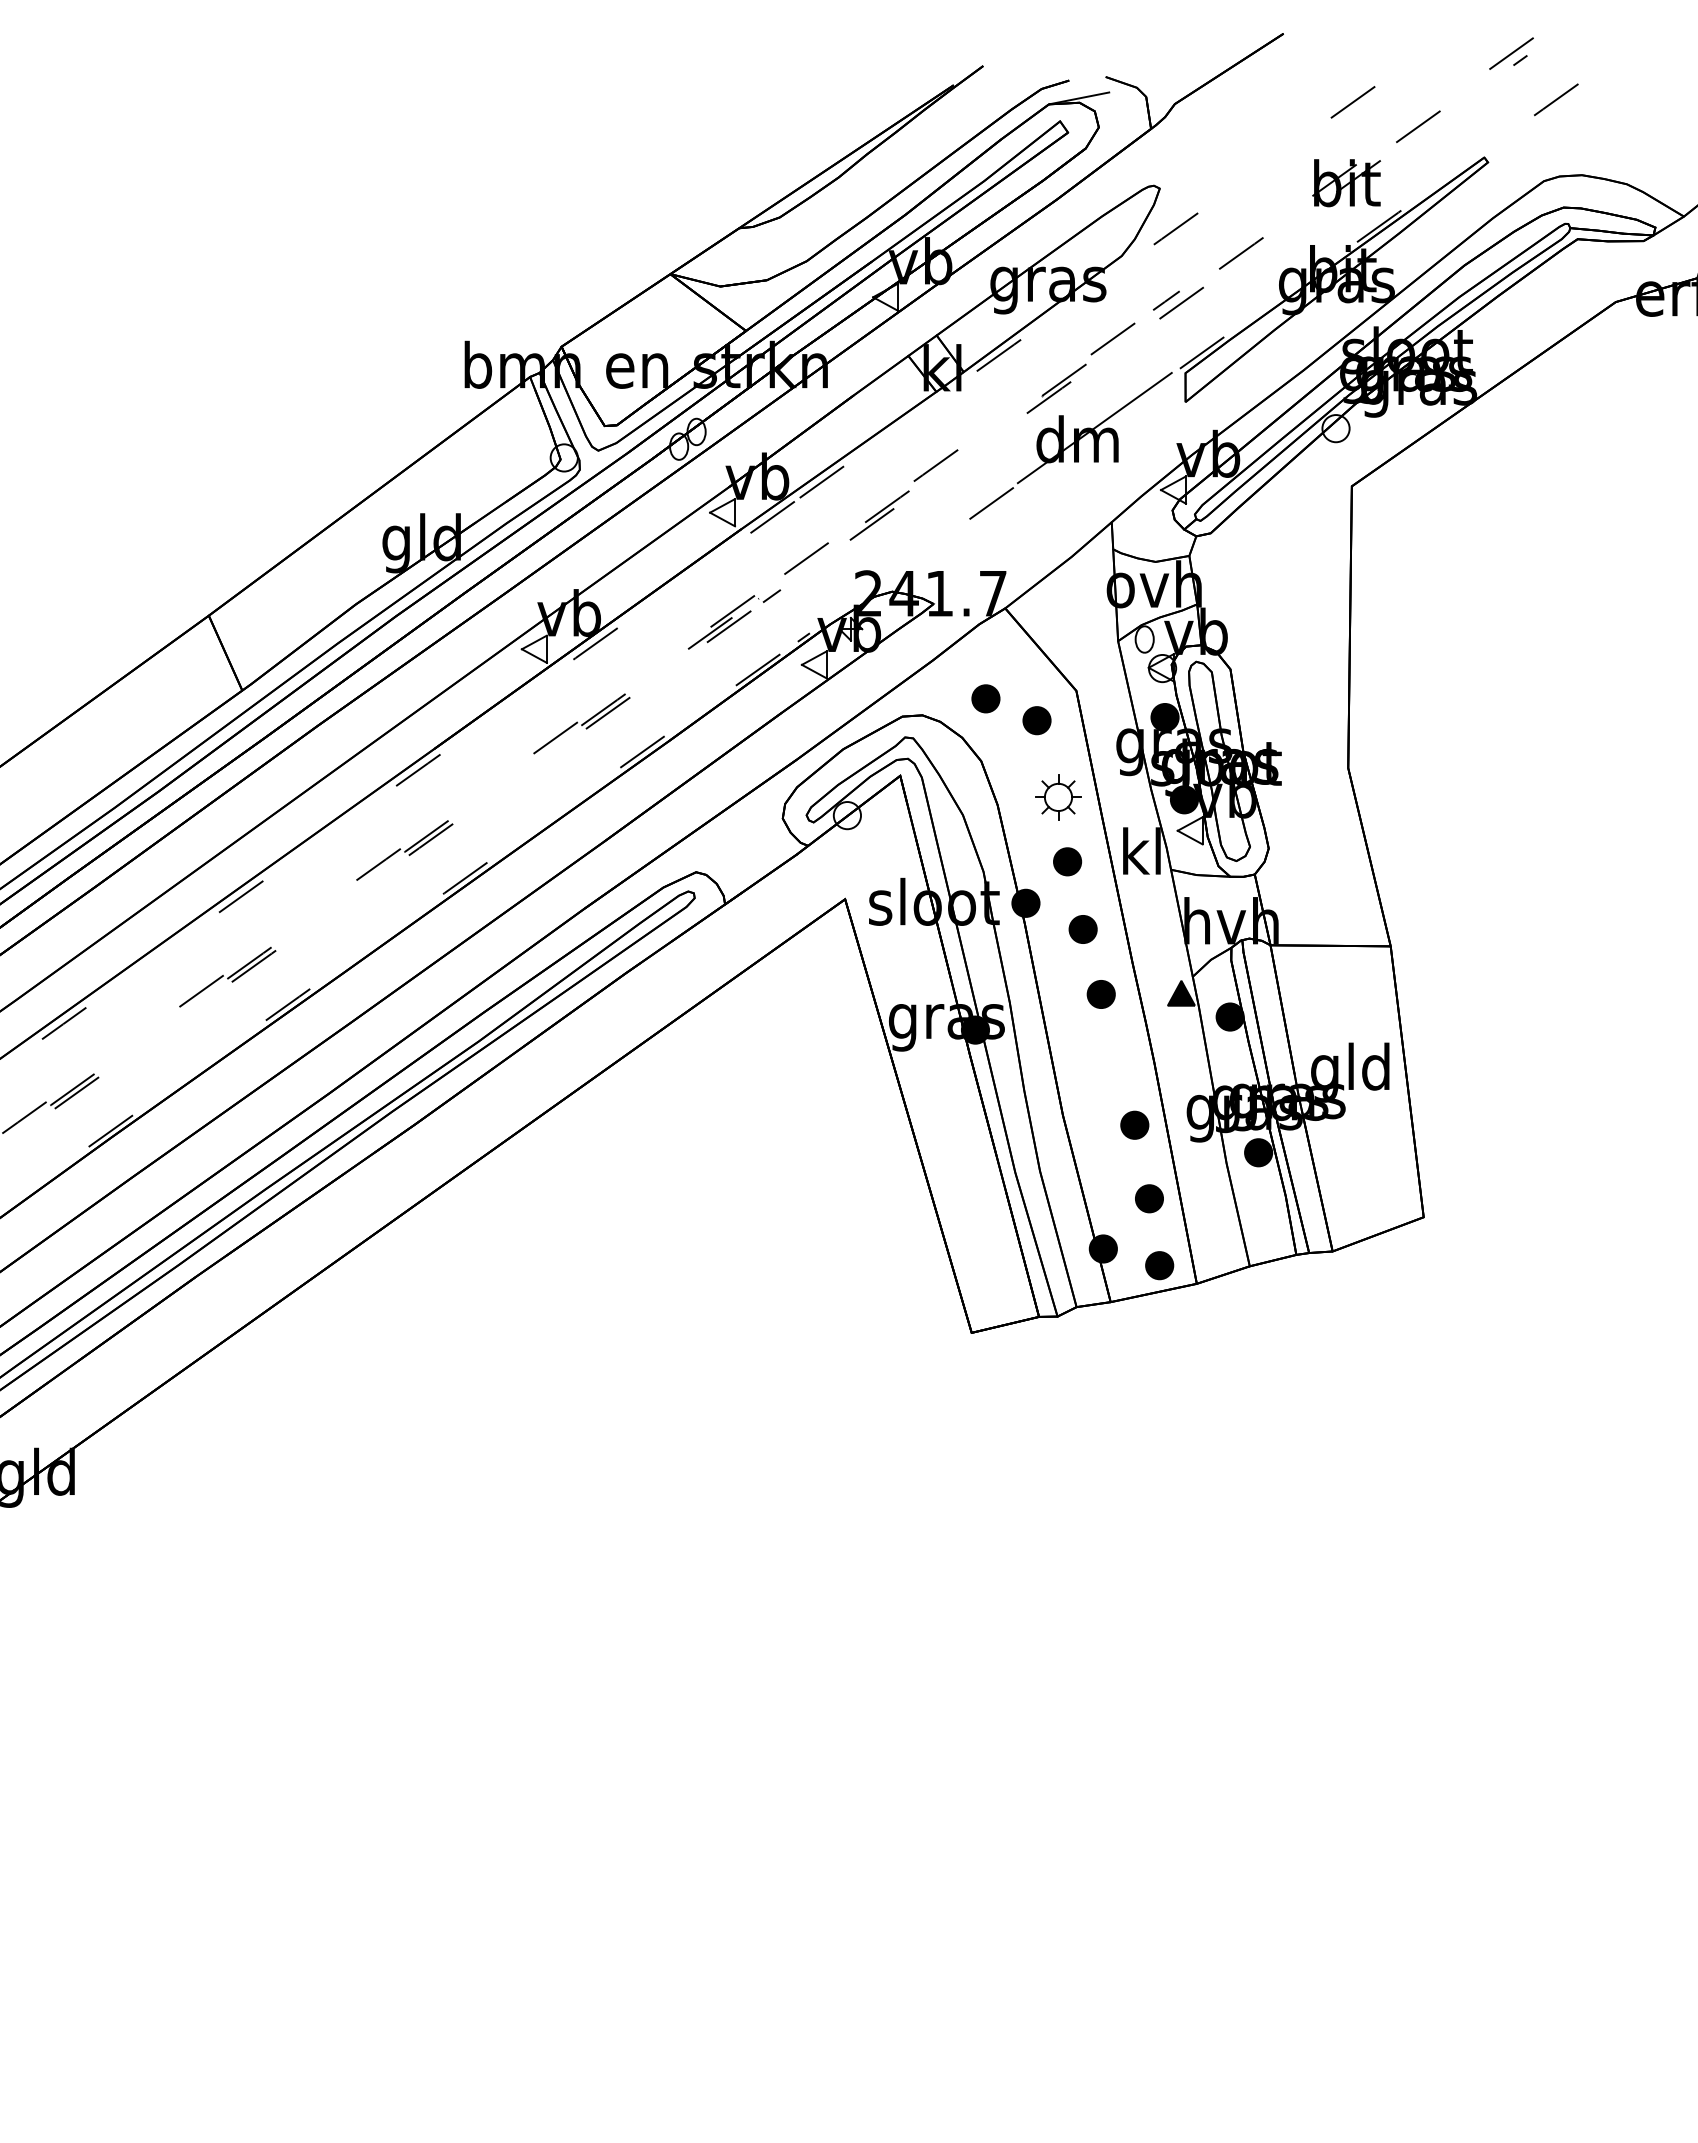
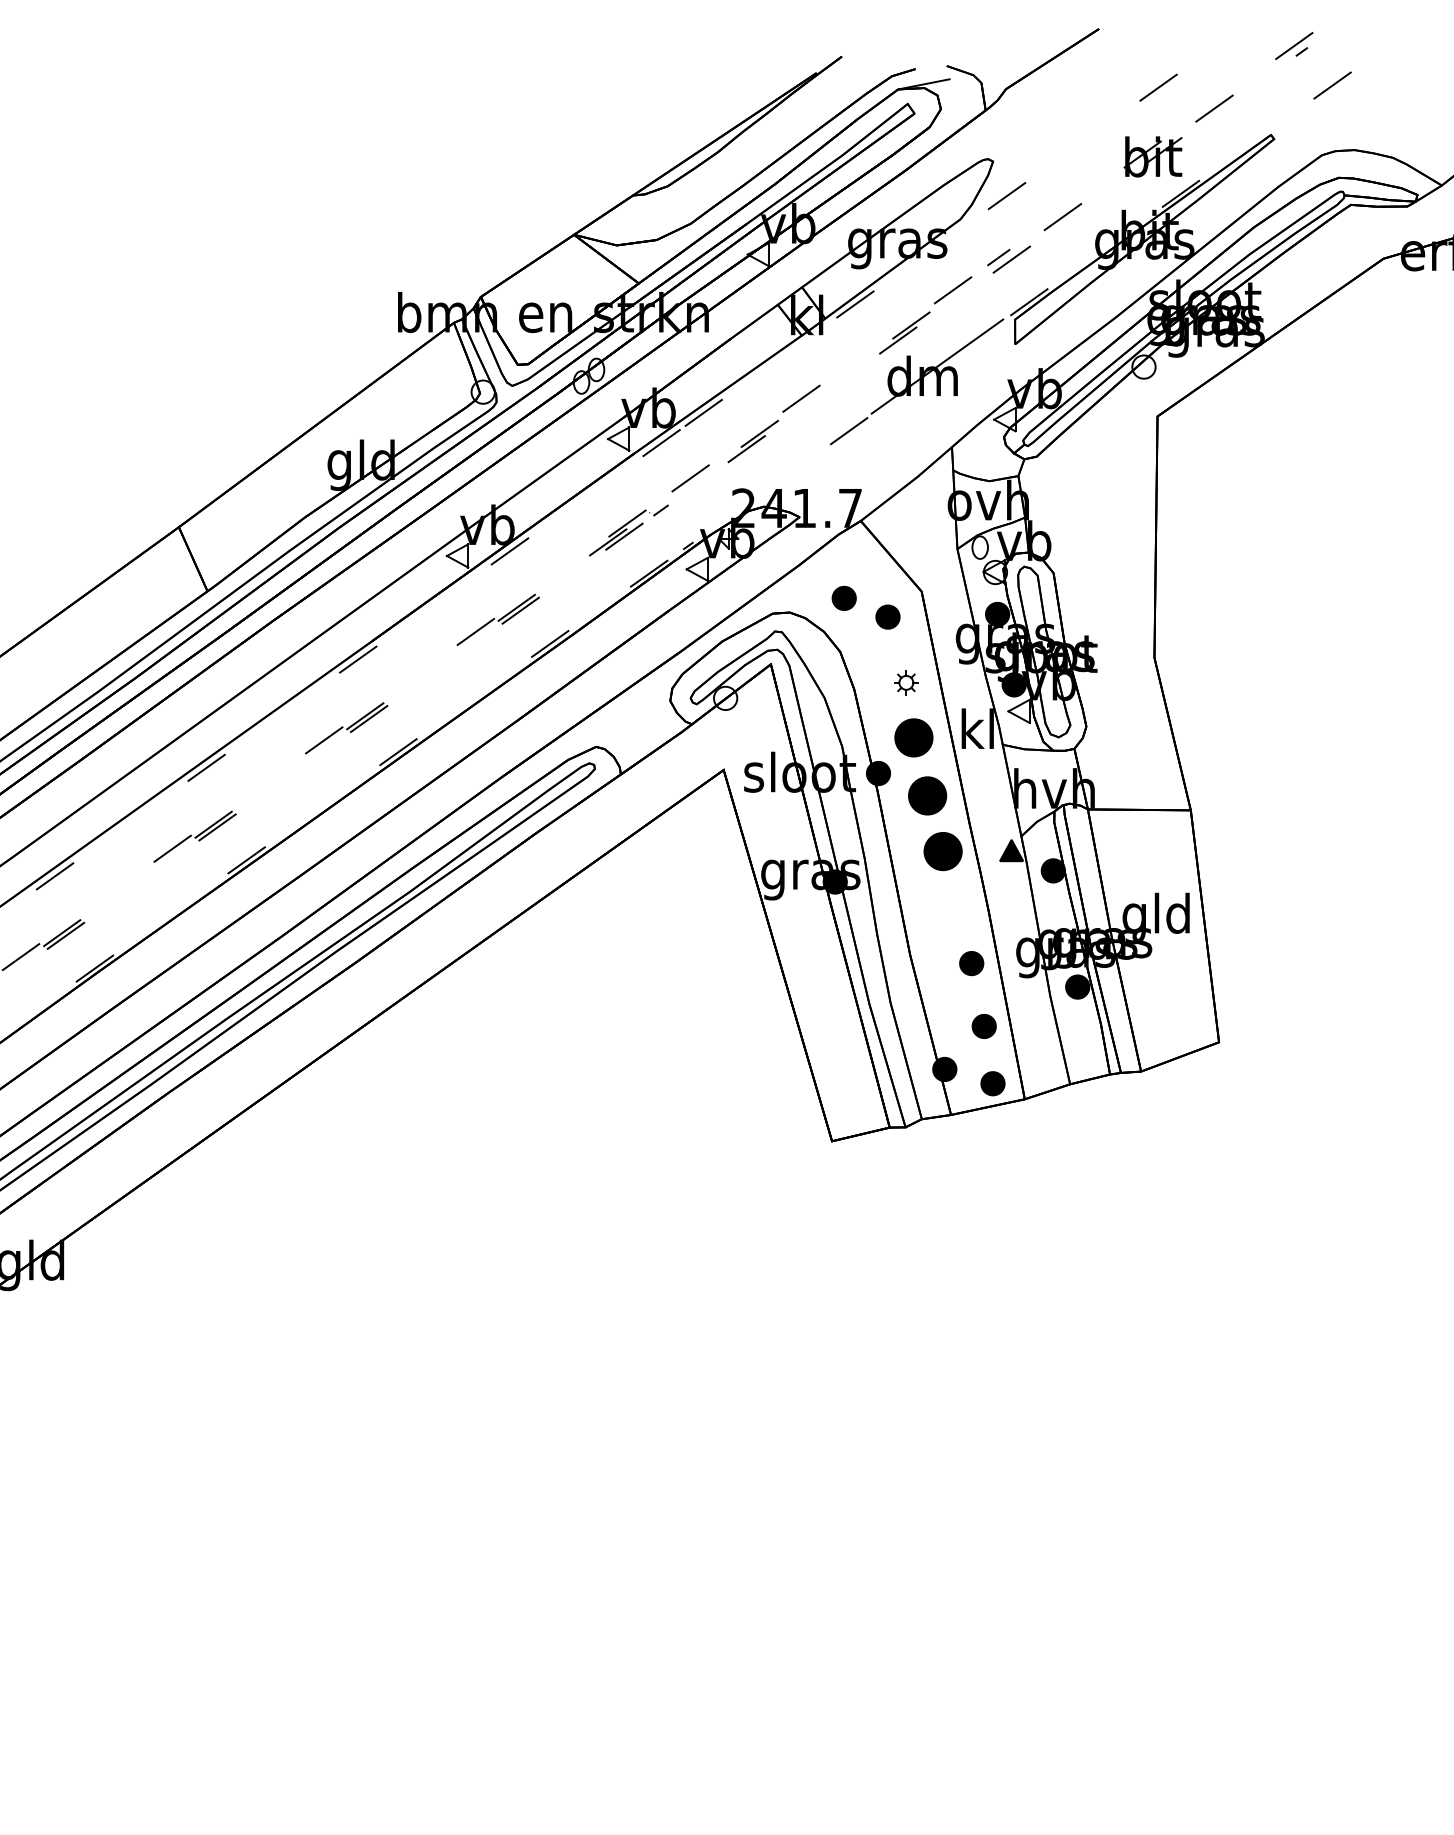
part: (1058, 797) -> (906, 682), size x0.6
part: (1067, 861) -> (914, 737), size x1.6
part: (1082, 929) -> (926, 795), size x1.6
part: (1100, 994) -> (942, 851), size x1.6

